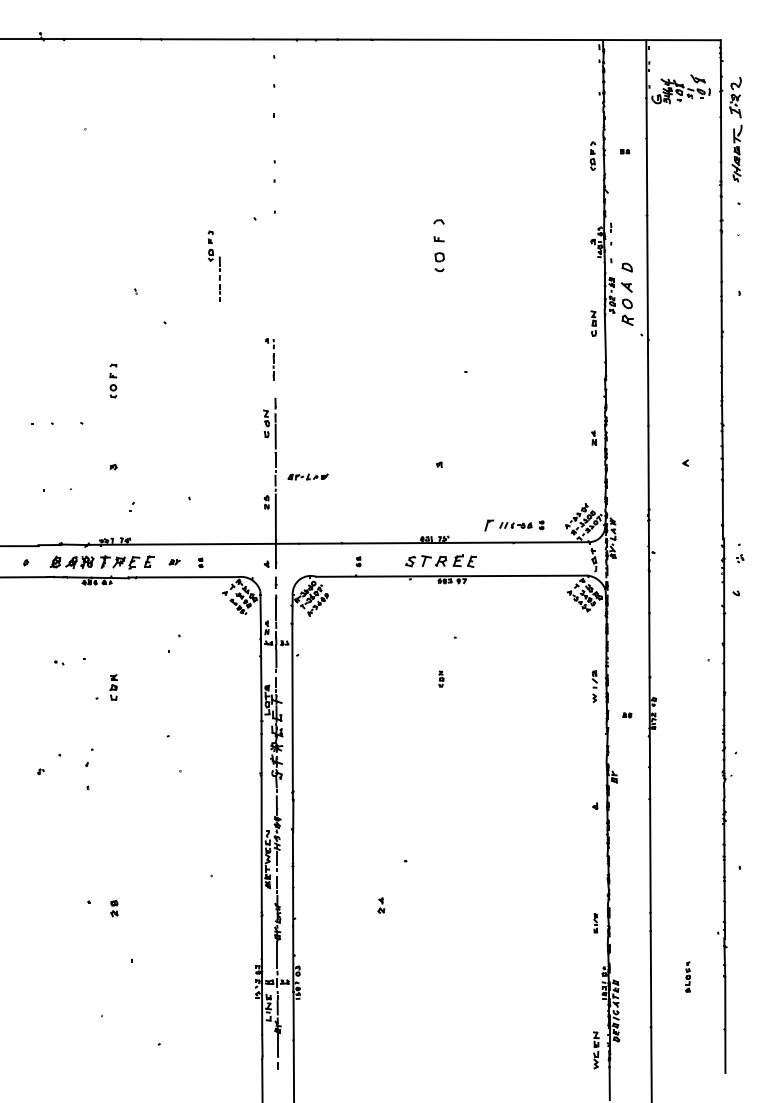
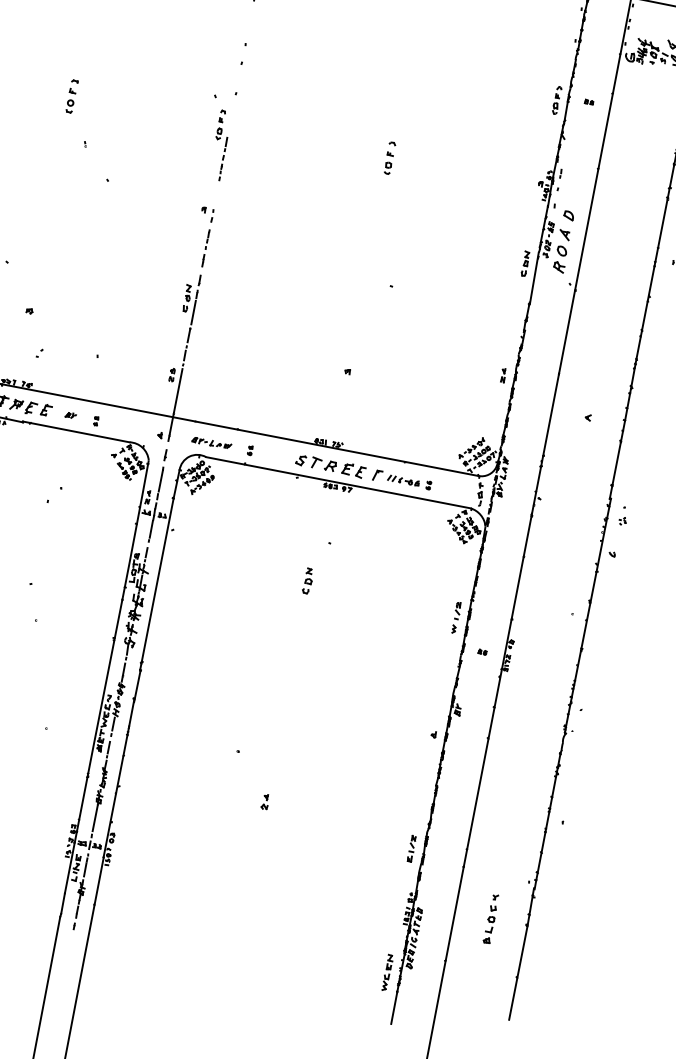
part: (438, 245) -> (389, 157), size x0.62
part: (214, 265) -> (220, 144), moved
part: (269, 359) -> (202, 236), size x1.43
part: (113, 380) -> (72, 95), moved
part: (307, 476) -> (211, 442), moved
part: (514, 525) -> (402, 480), moved
part: (441, 678) -> (308, 580), size x1.67
part: (381, 905) -> (265, 801), moved
part: (595, 923) -> (411, 849), size x1.43
part: (687, 976) -> (490, 918), size x1.67

